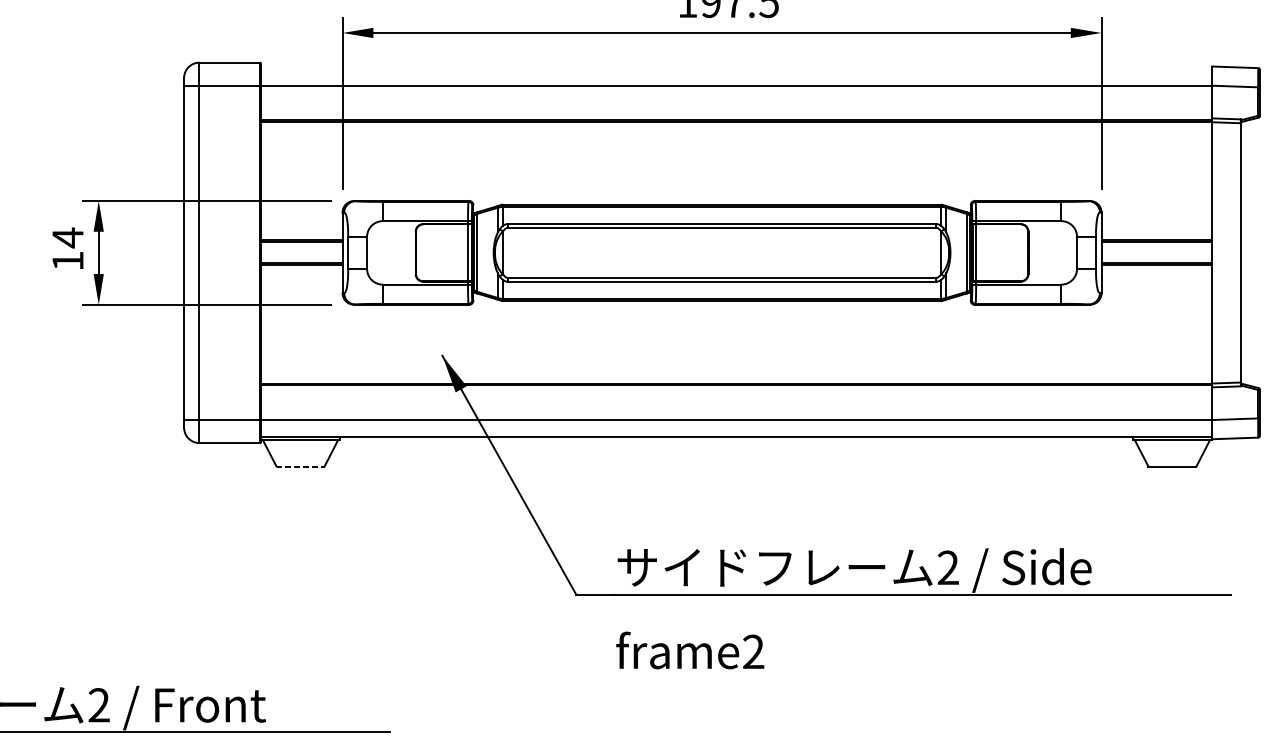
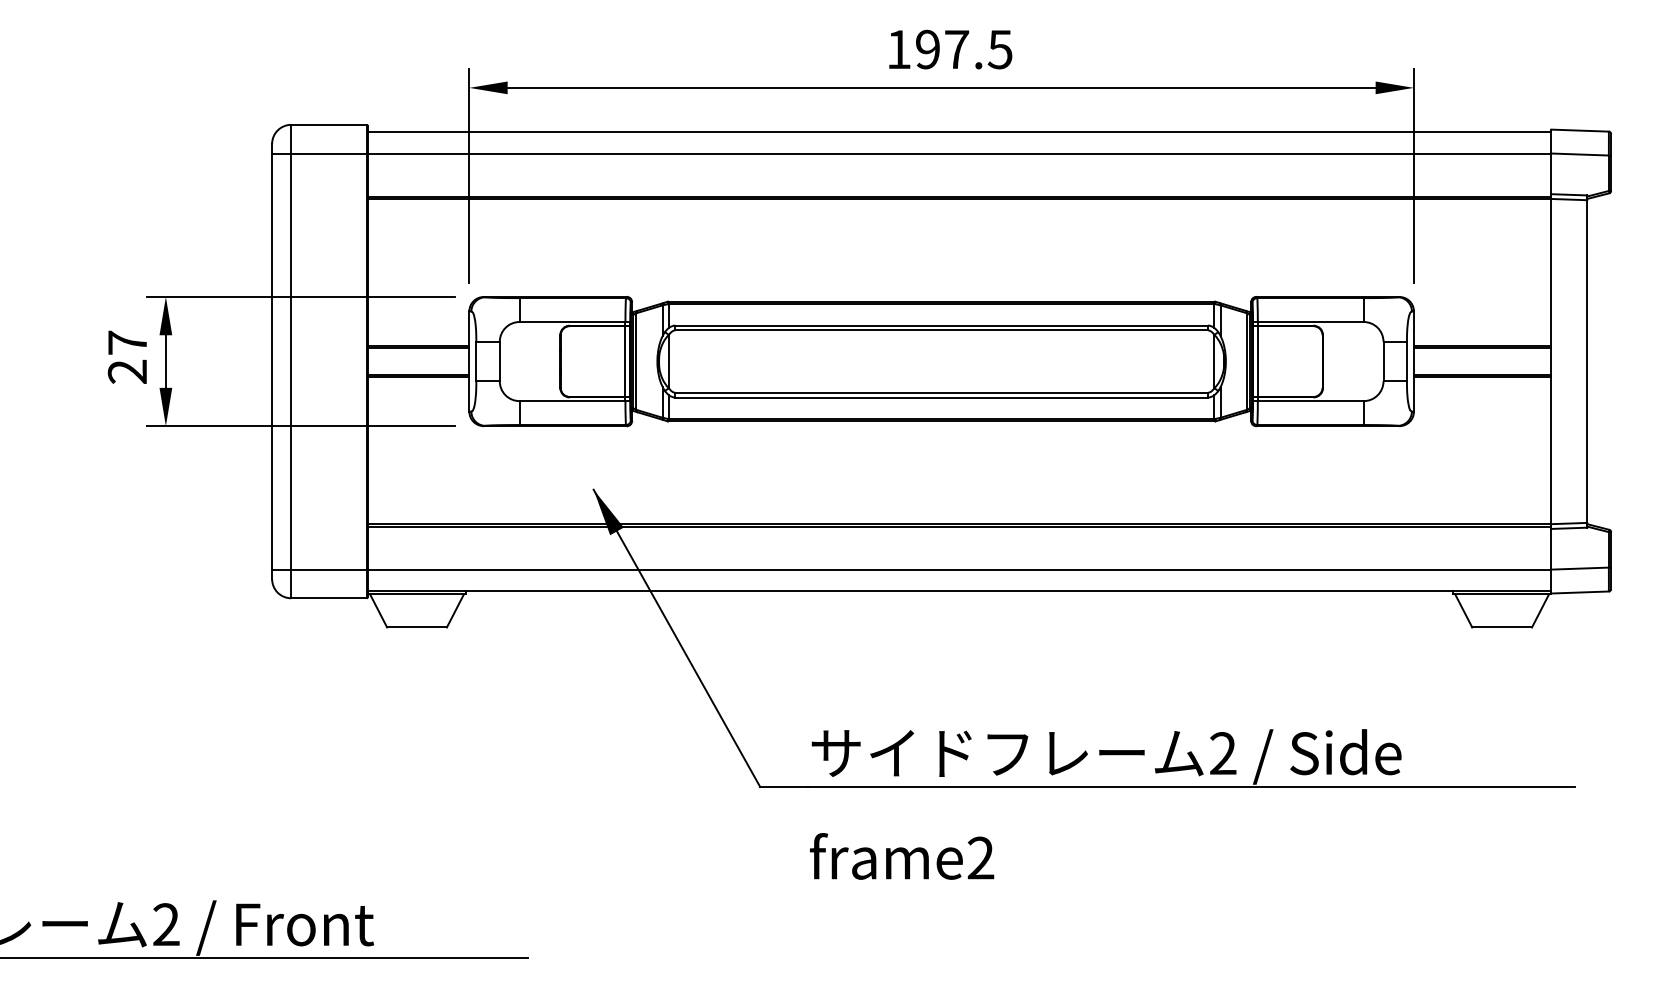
line: (736, 68) -> (959, 132), added
text: (67, 248) -> (126, 356), 14 -> 27
line: (300, 466) -> (417, 627), dashed -> solid

